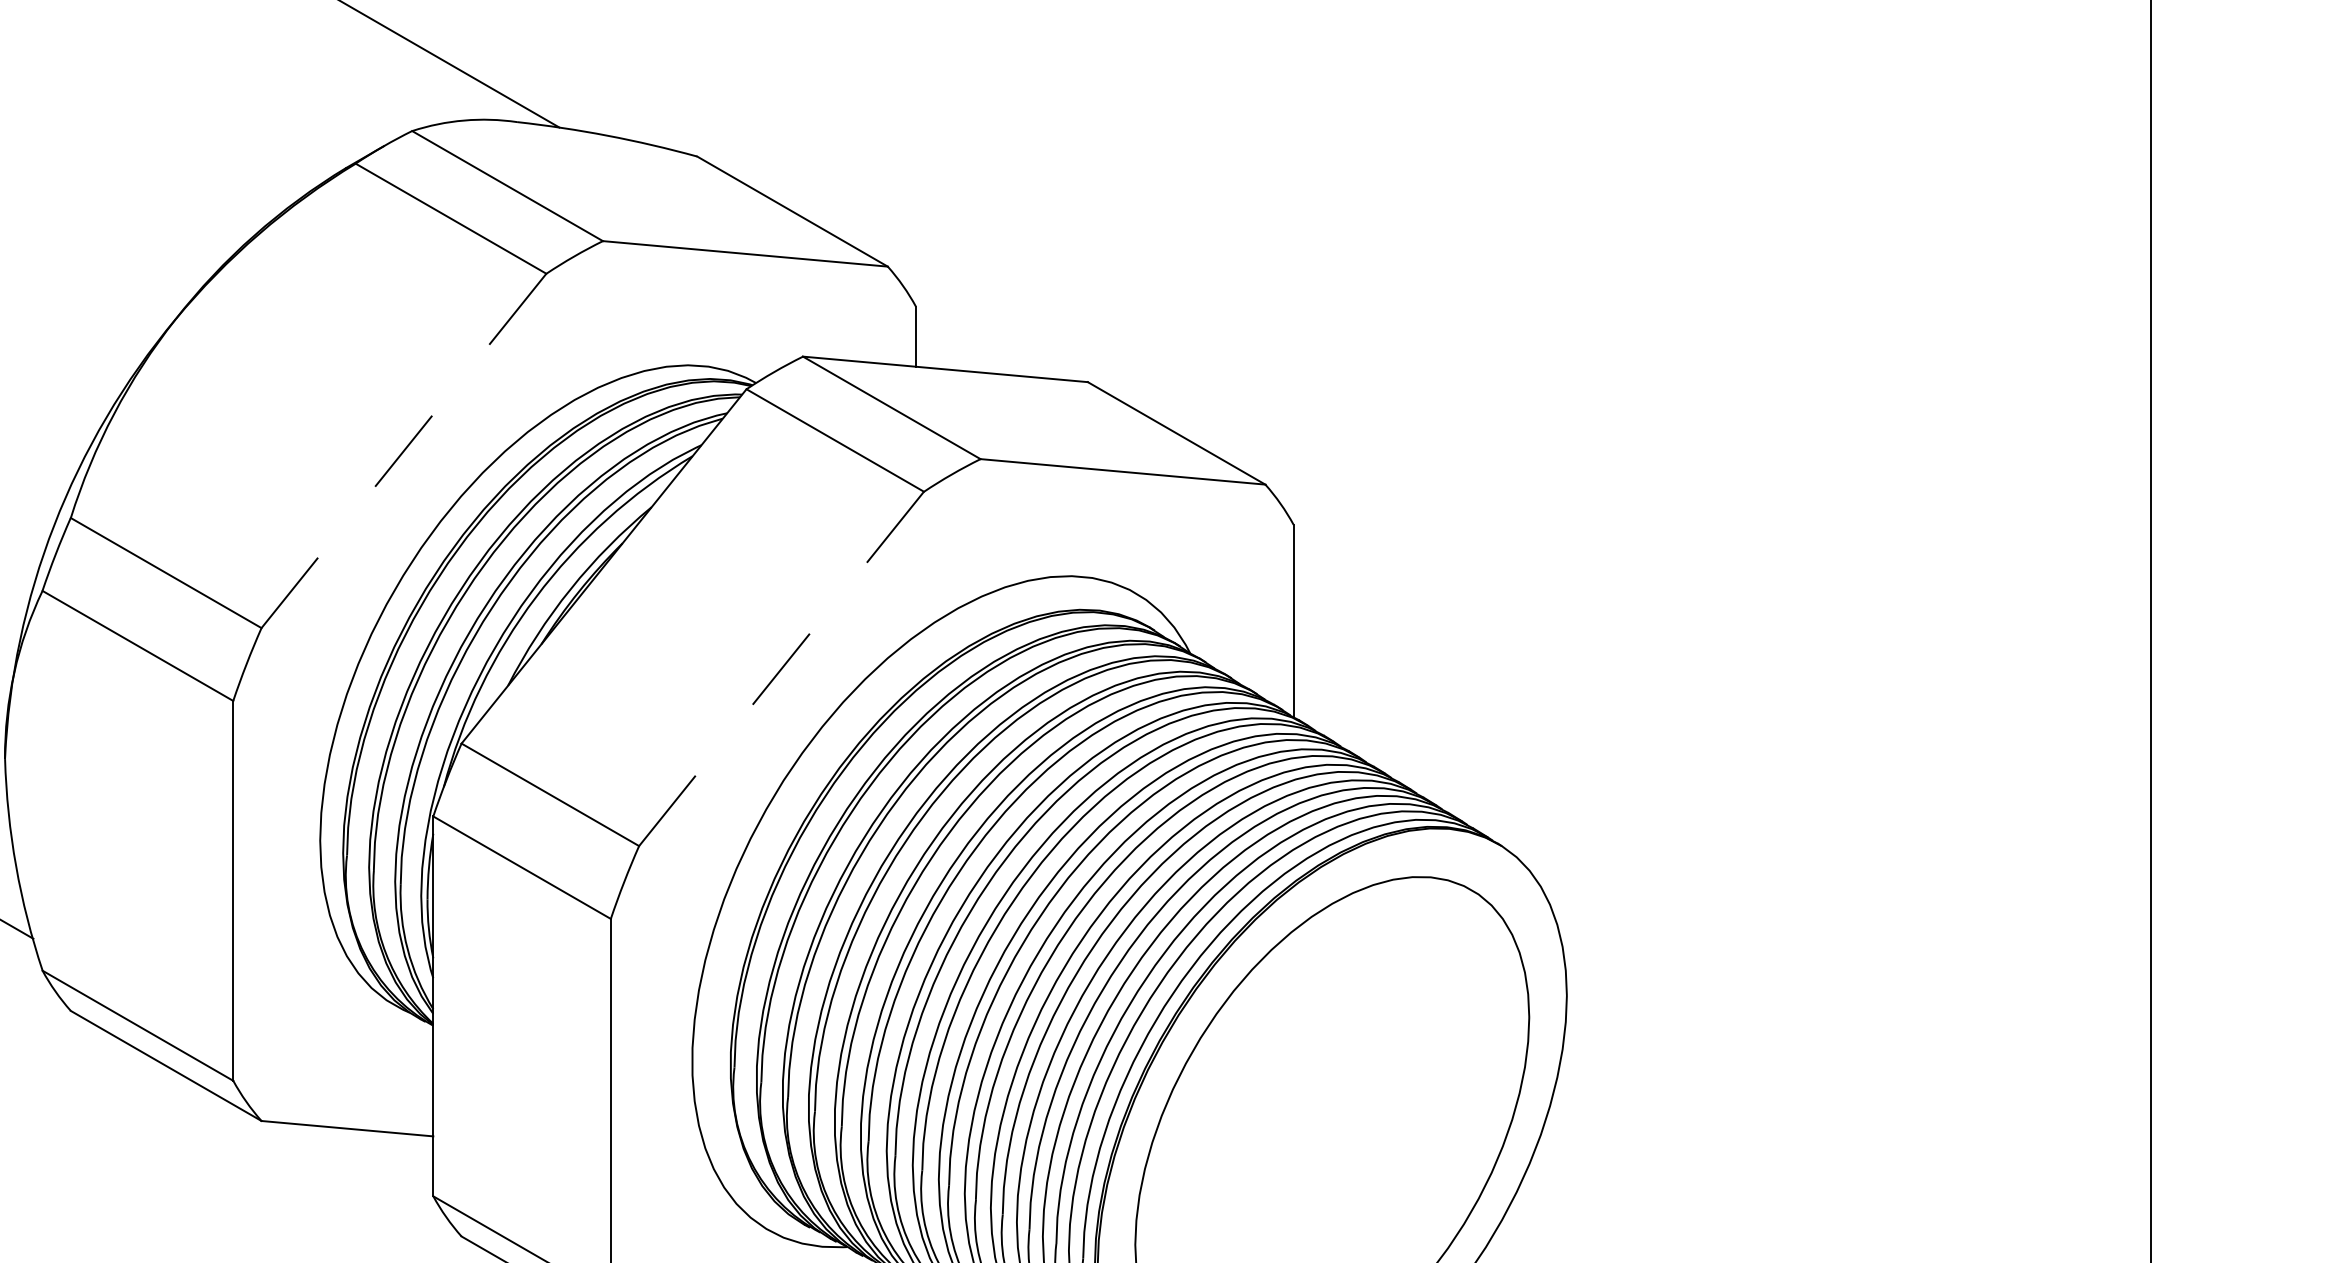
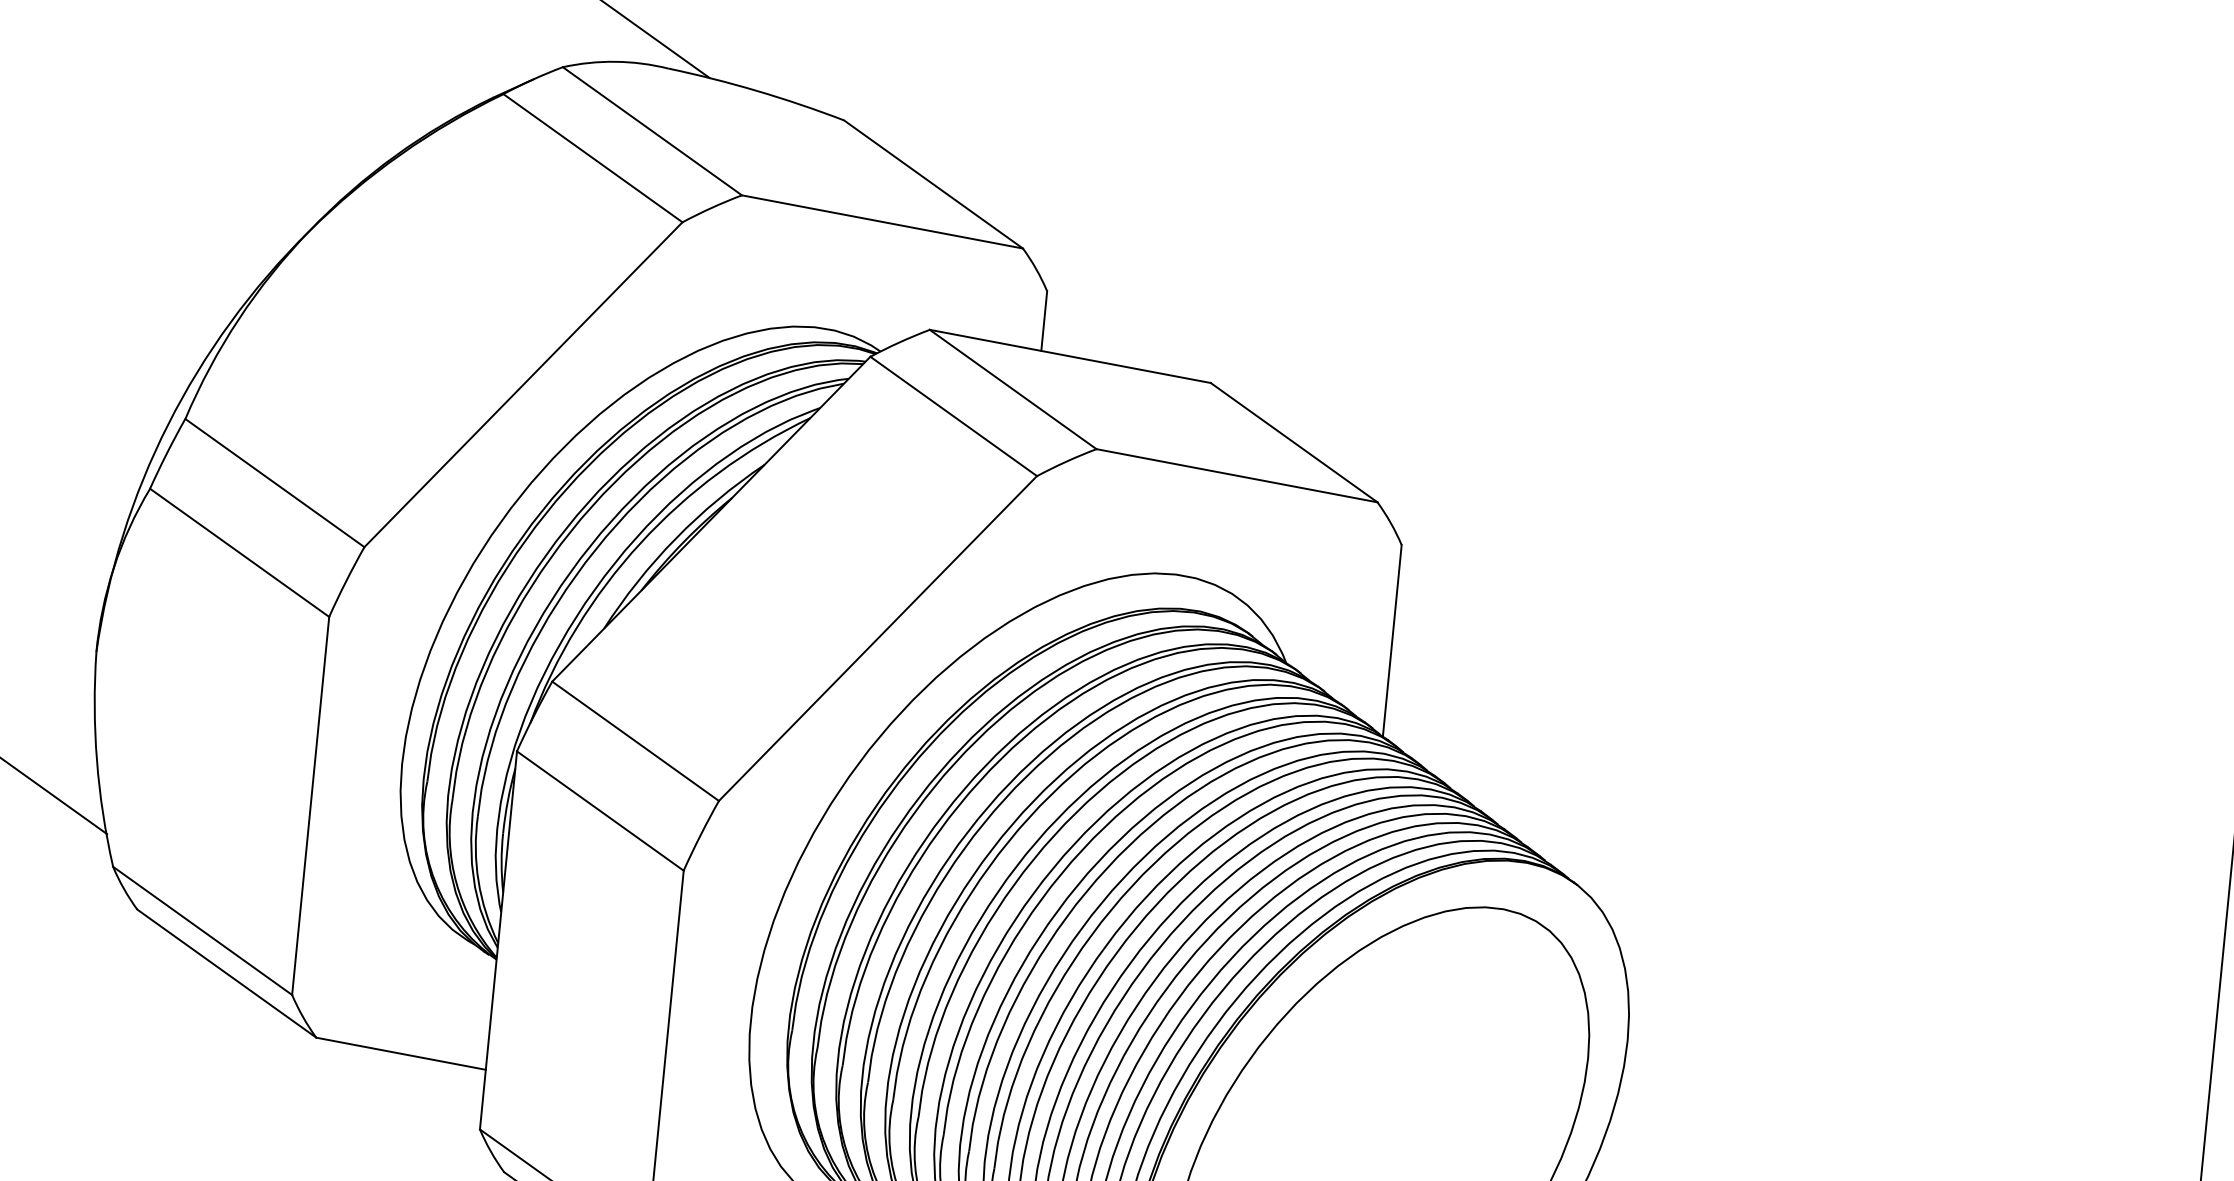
line: (403, 451) -> (522, 385), dashed -> solid
line: (781, 669) -> (877, 639), dashed -> solid

